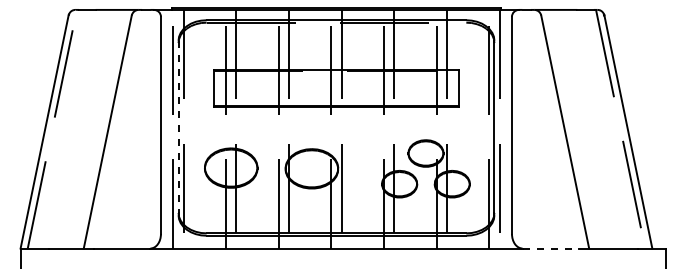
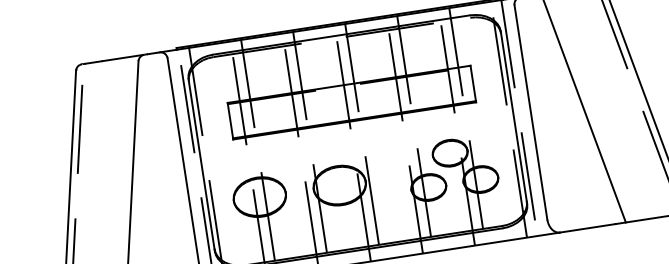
line: (178, 127) -> (201, 164), dashed -> solid
line: (551, 248) -> (588, 228), dashed -> solid

